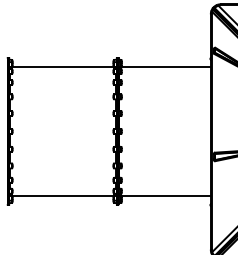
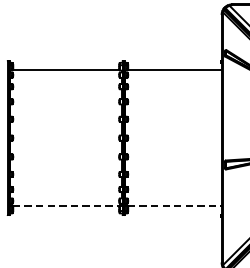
line: (63, 196) -> (66, 206), solid -> dashed
line: (166, 196) -> (174, 206), solid -> dashed

